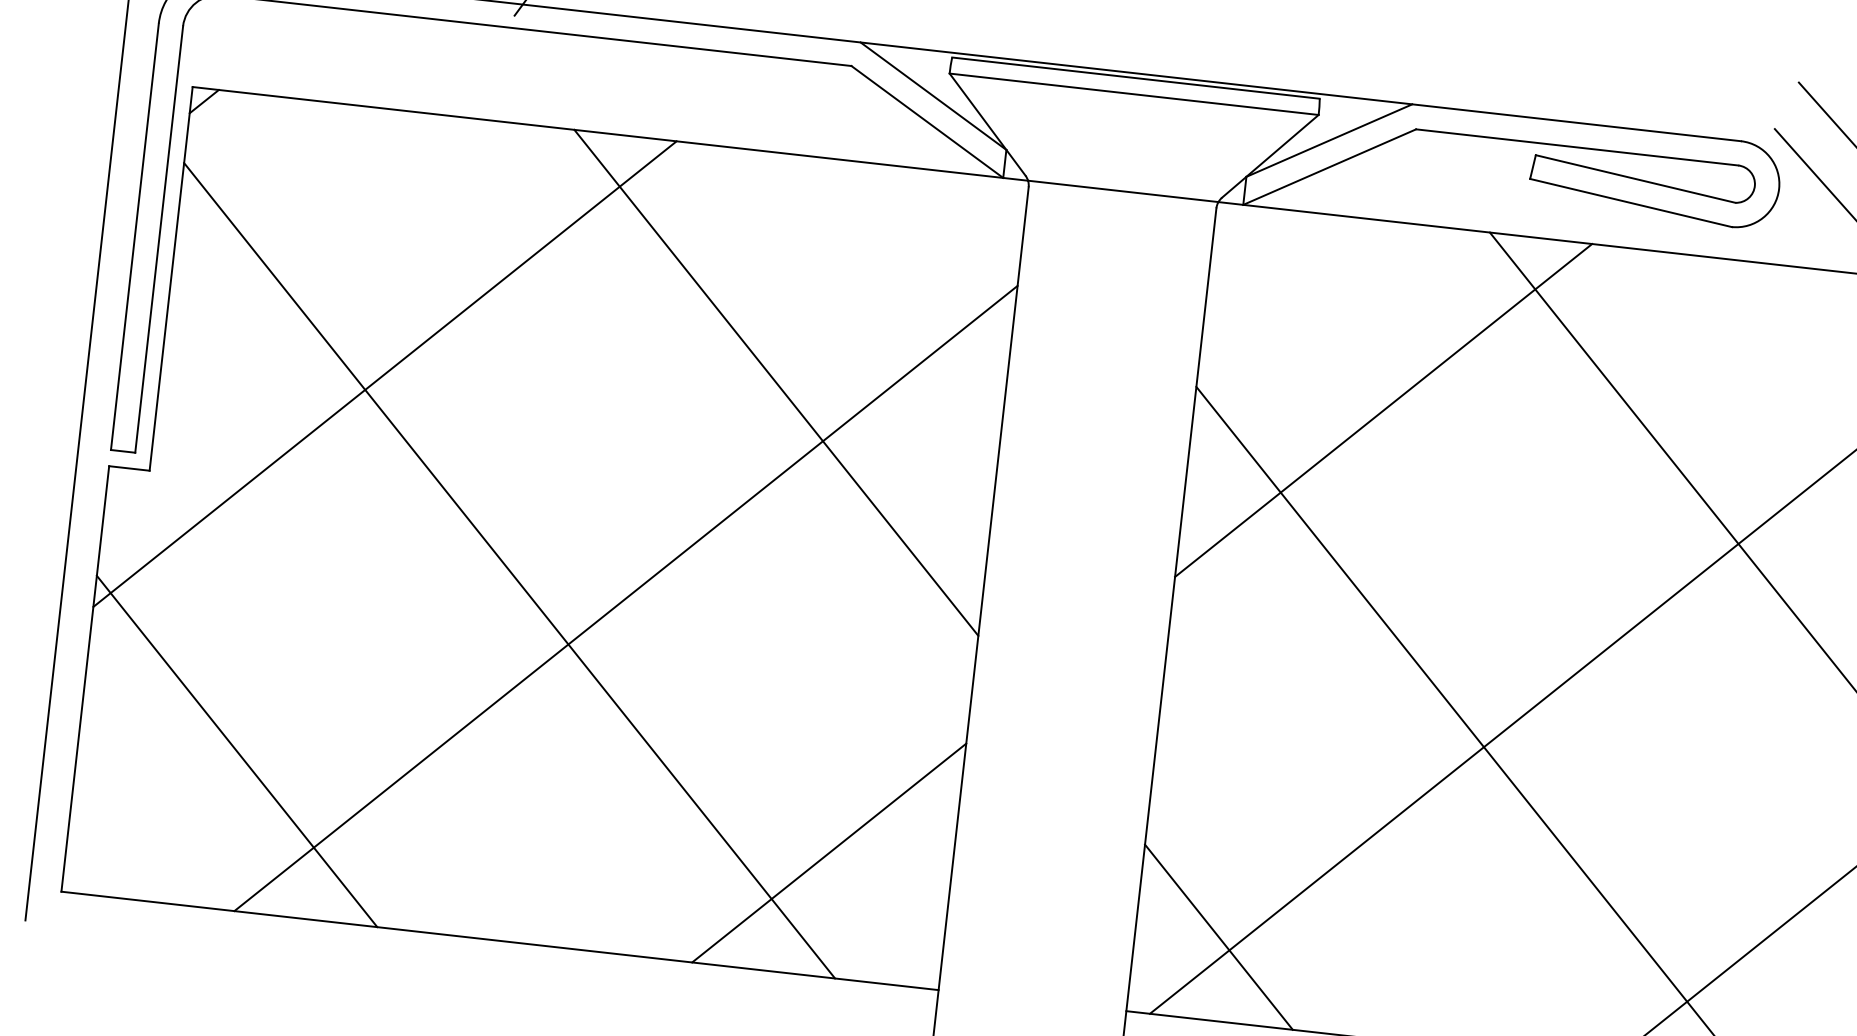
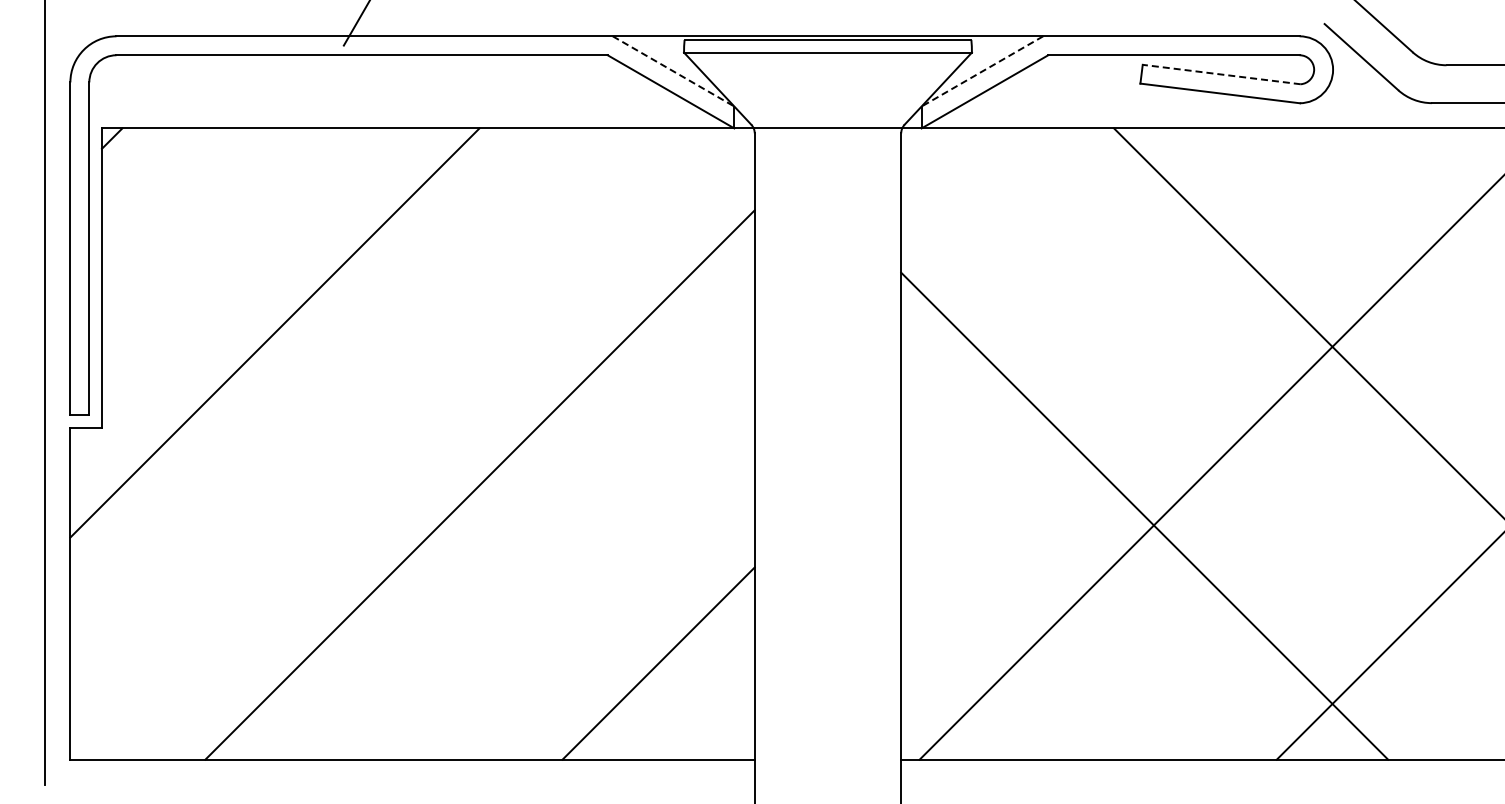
line: (934, 96) -> (674, 71), solid -> dashed
line: (1328, 140) -> (981, 71), solid -> dashed
line: (1635, 178) -> (1221, 74), solid -> dashed
line: (775, 382) -> (576, 305), removed
line: (1383, 410) -> (1047, 274), removed
line: (509, 570) -> (387, 473), removed
line: (236, 751) -> (193, 636), removed
line: (1219, 936) -> (966, 694), removed

